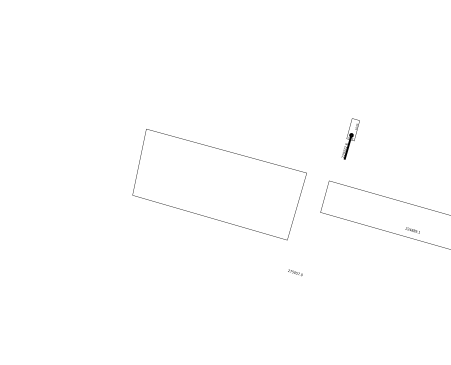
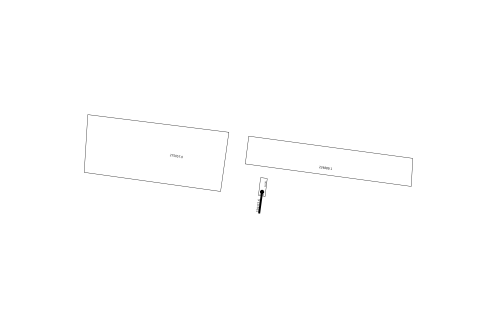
part: (350, 139) -> (261, 195), moved
text: (295, 272) -> (176, 155), moved

